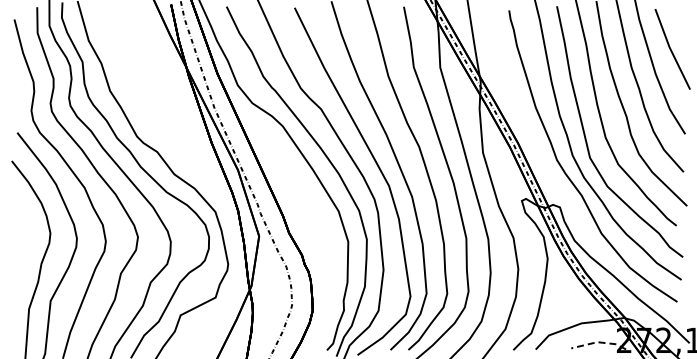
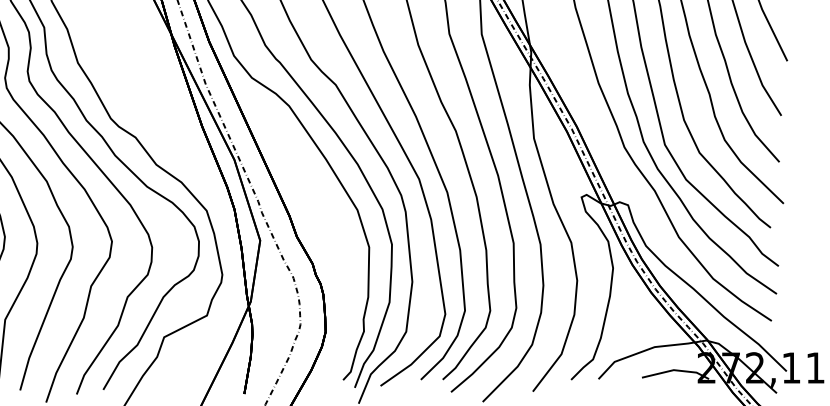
line: (599, 342) -> (676, 370), dashed -> solid

